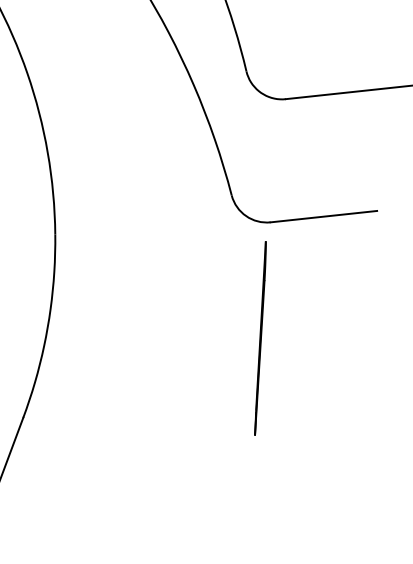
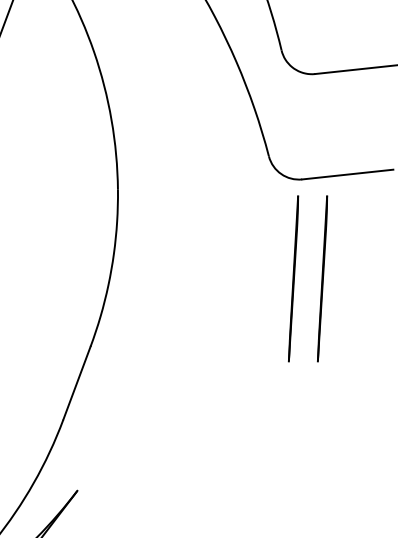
line: (294, 338) -> (322, 278), added

